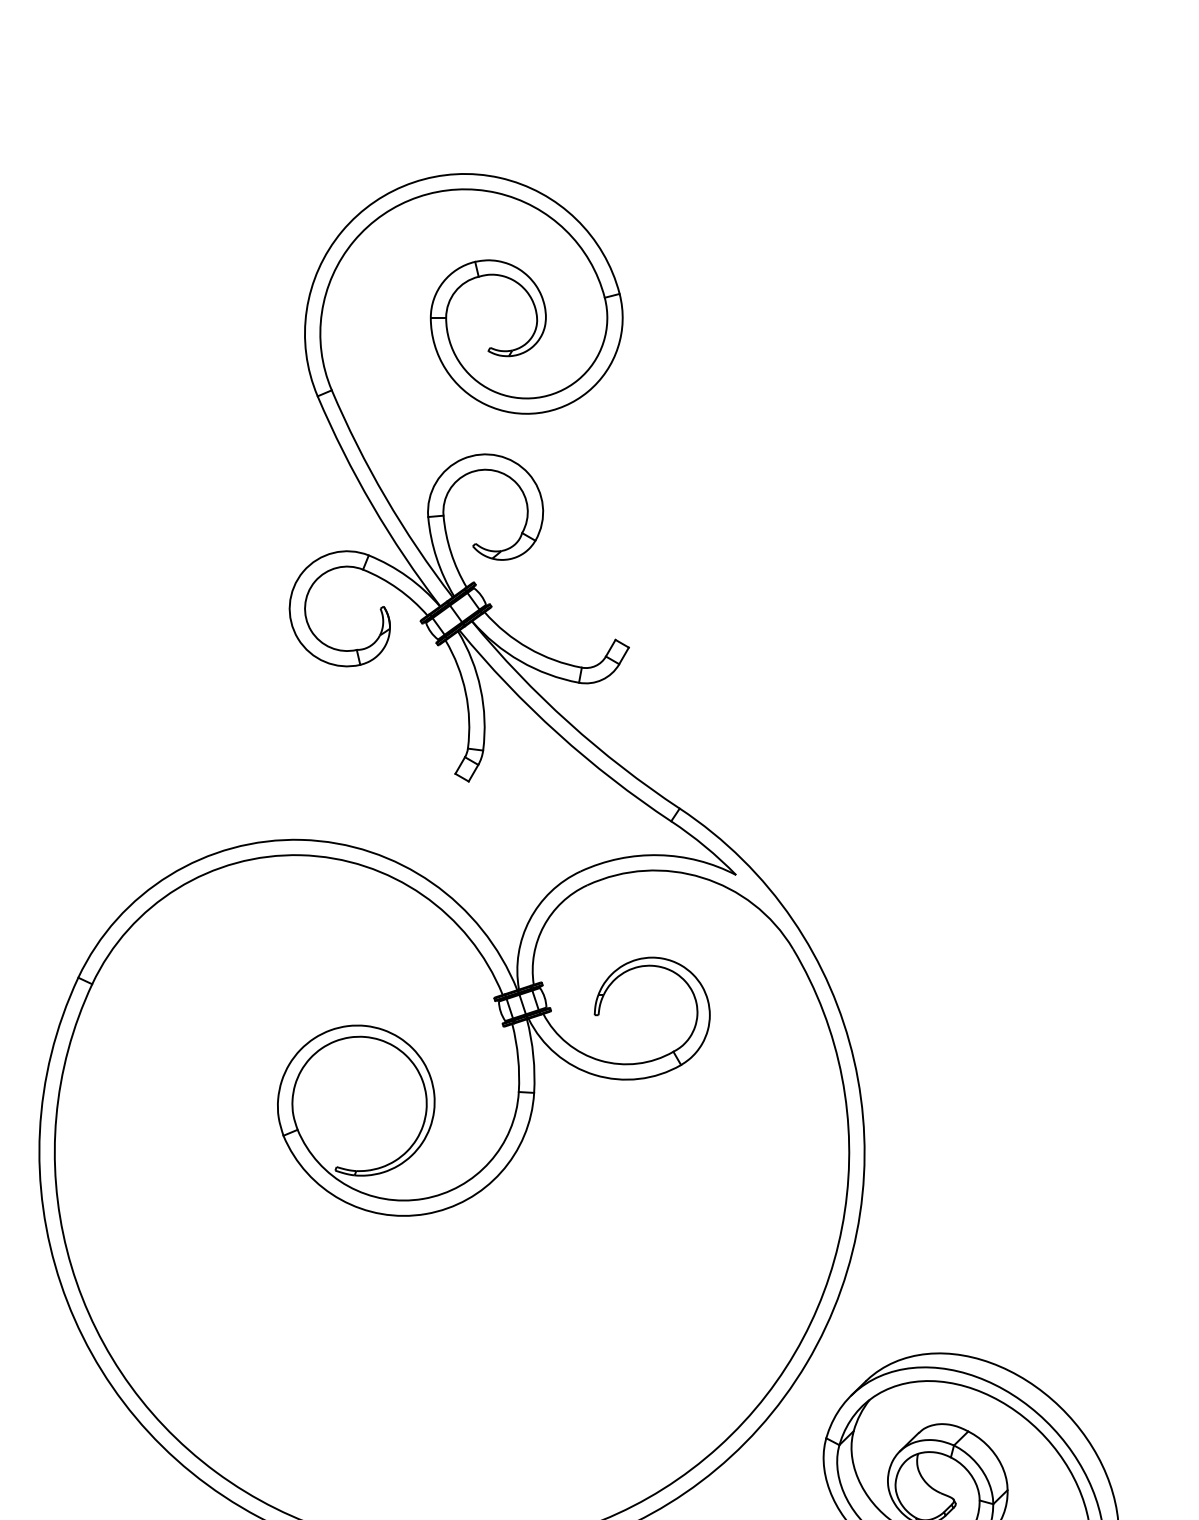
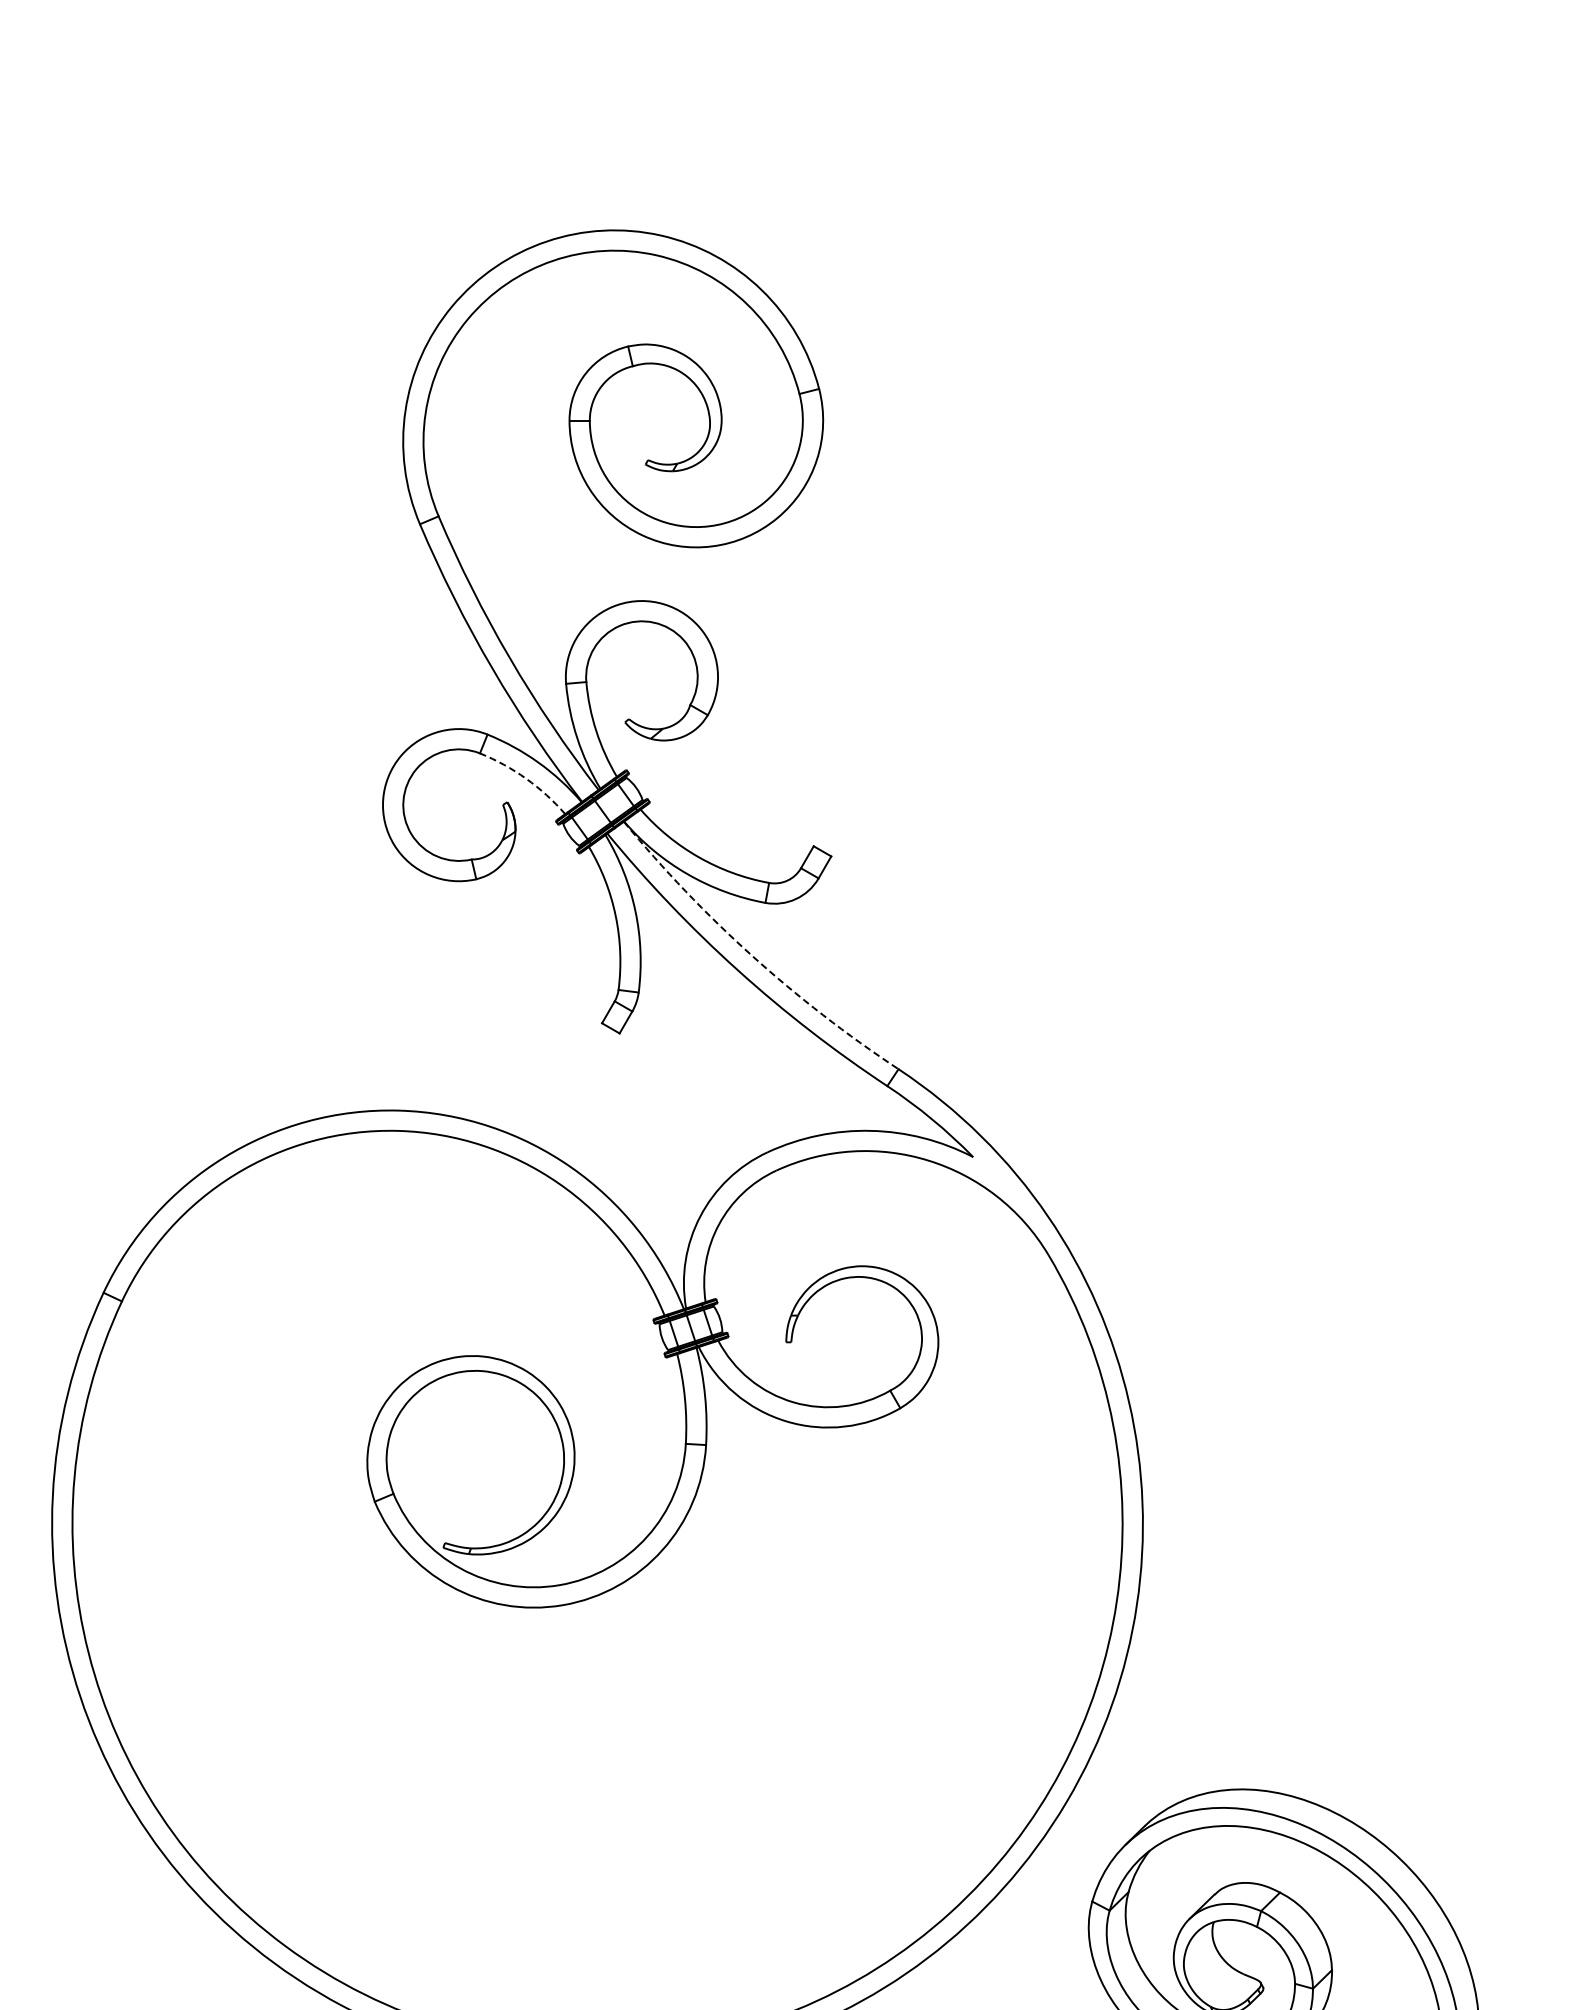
arc: (398, 588) -> (526, 778), solid -> dashed
arc: (569, 722) -> (752, 955), solid -> dashed

